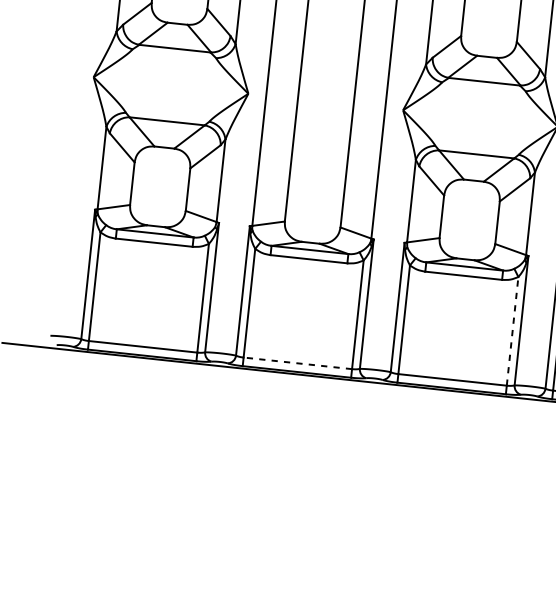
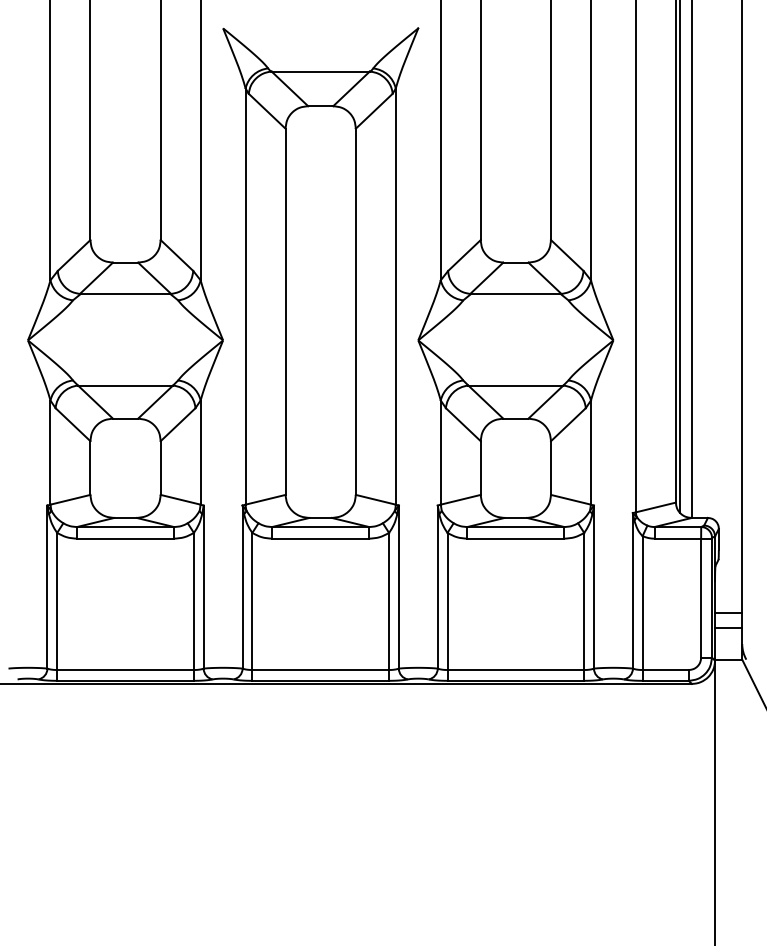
line: (512, 331) -> (584, 601), dashed -> solid
line: (297, 363) -> (320, 670), dashed -> solid

